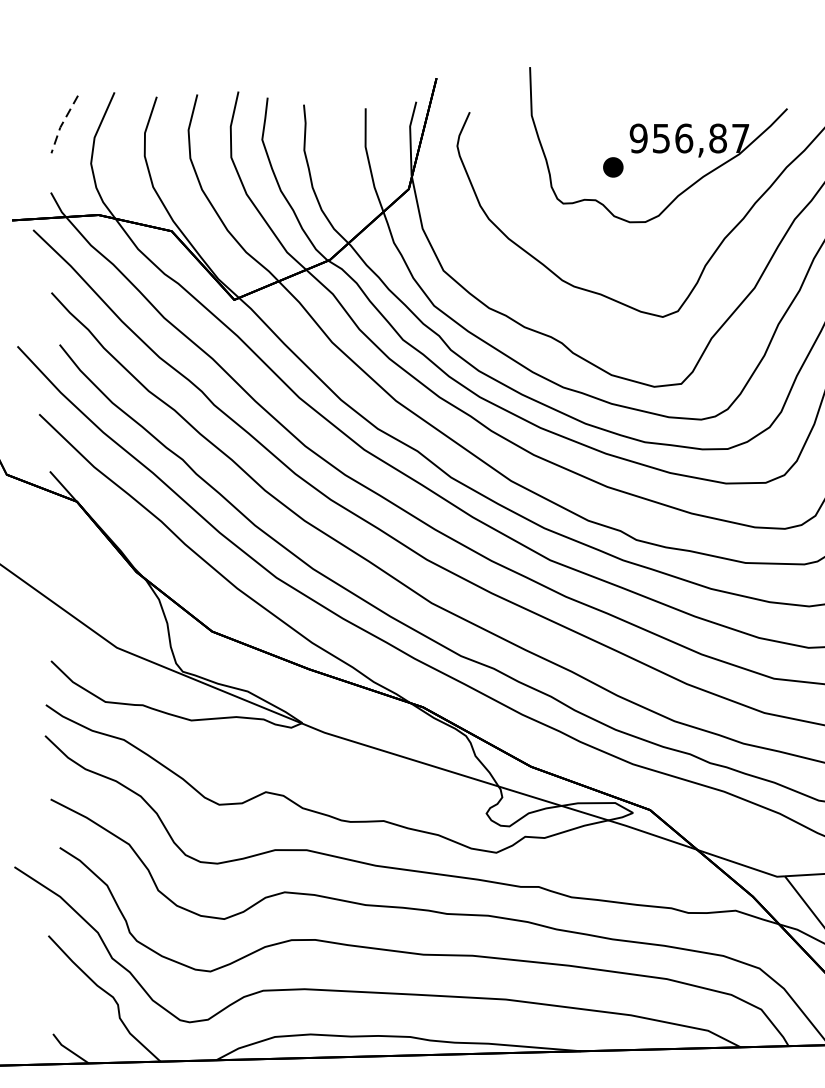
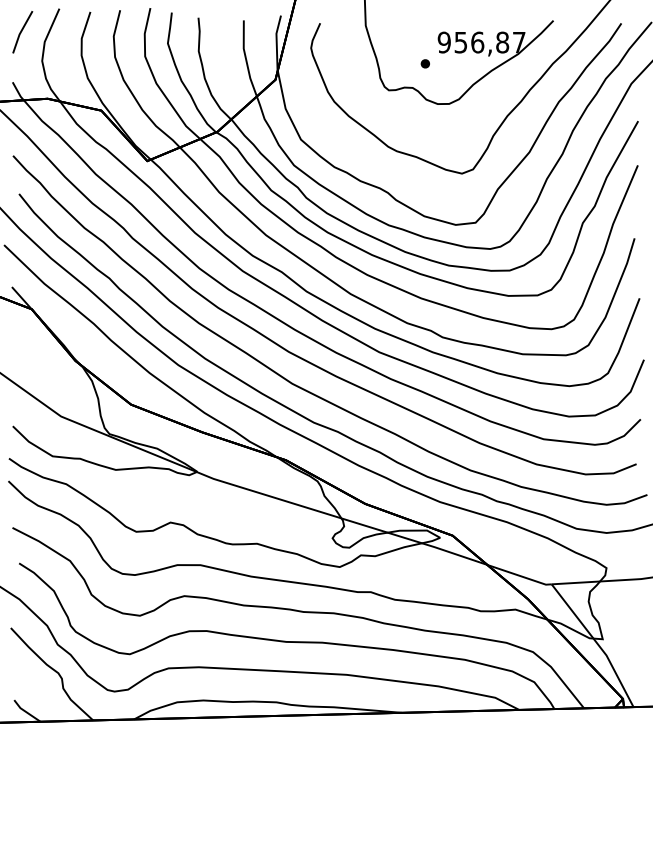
line: (62, 123) -> (21, 31), dashed -> solid
part: (611, 167) -> (424, 63), size x0.62

